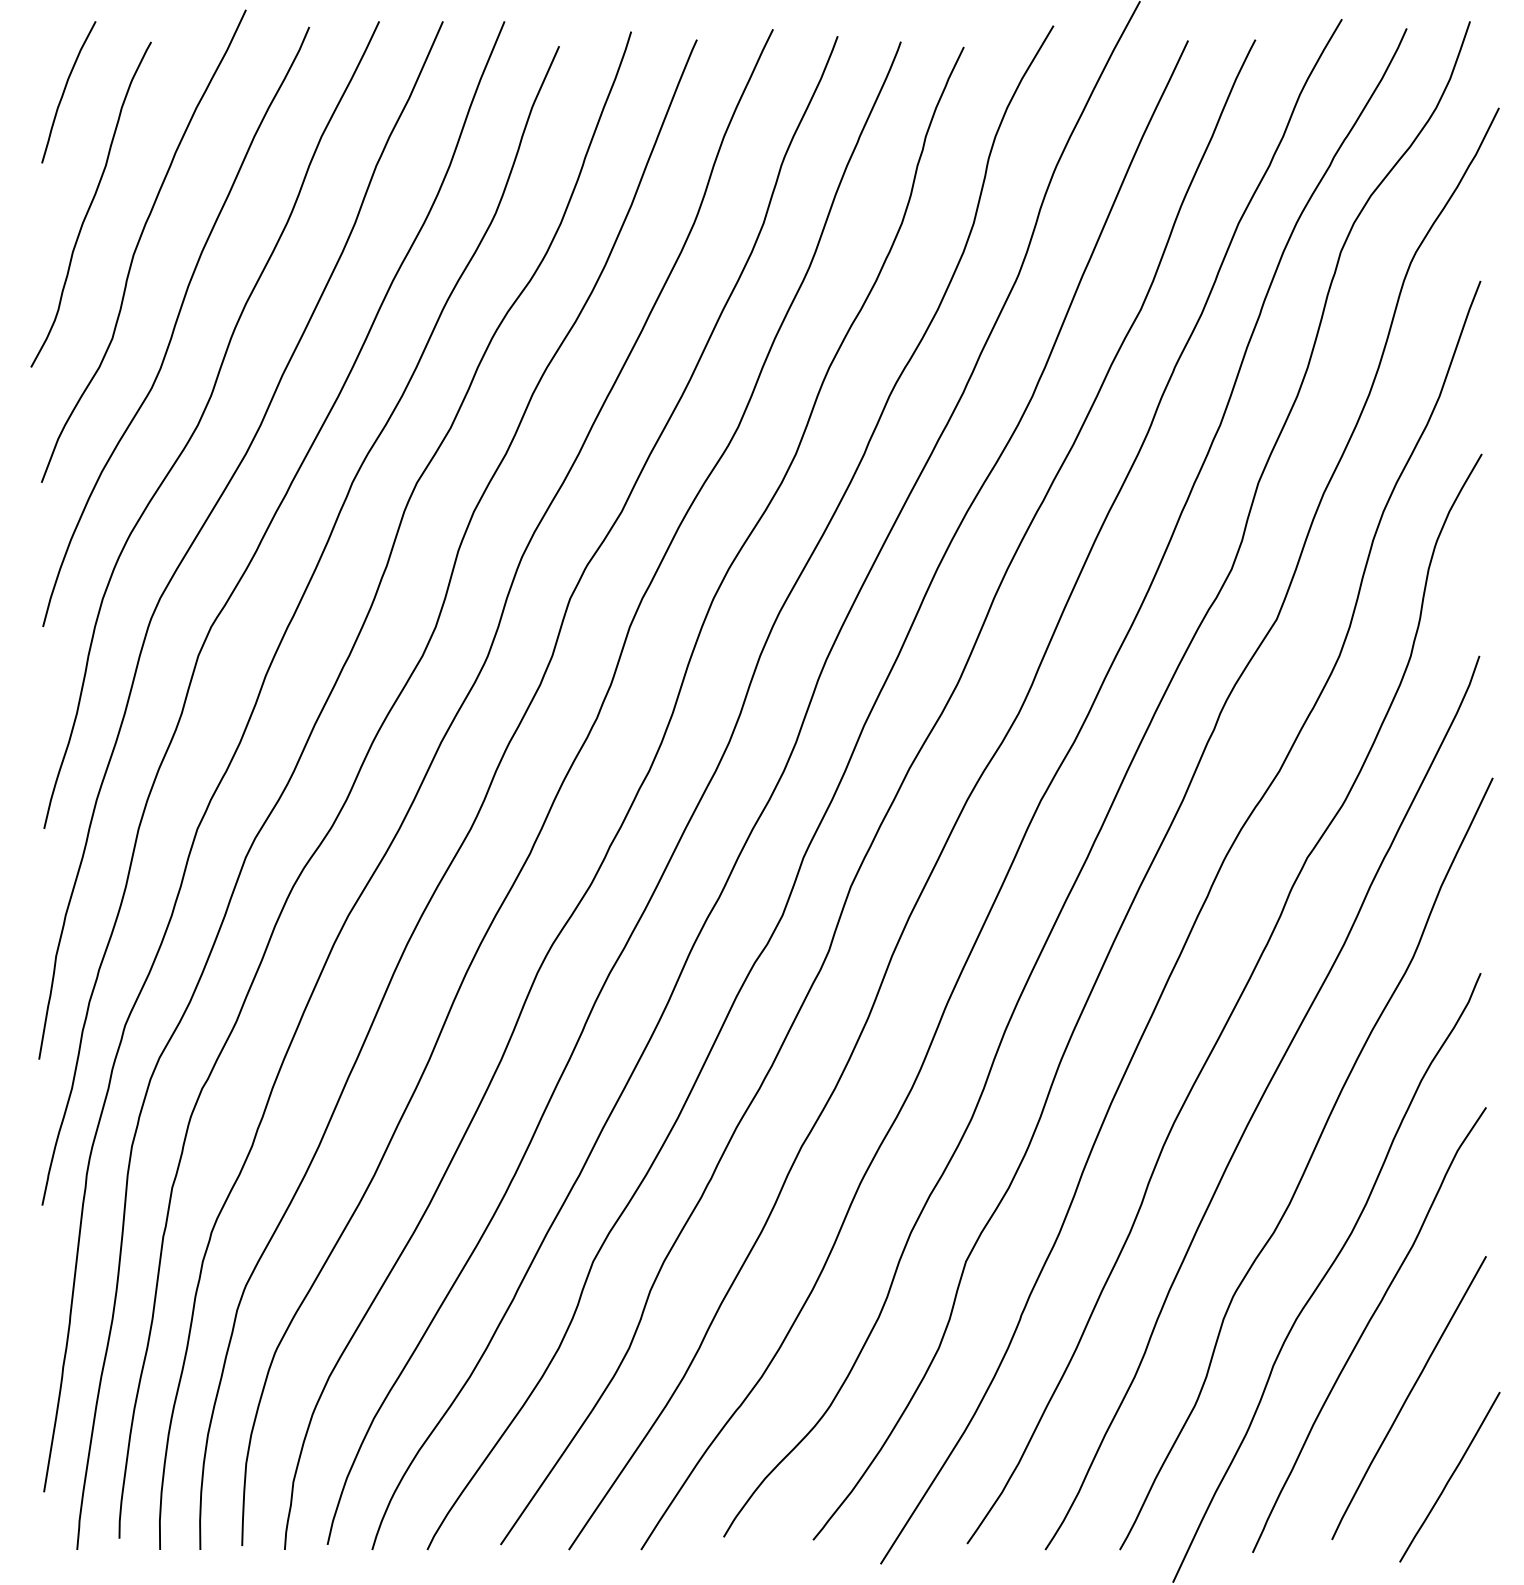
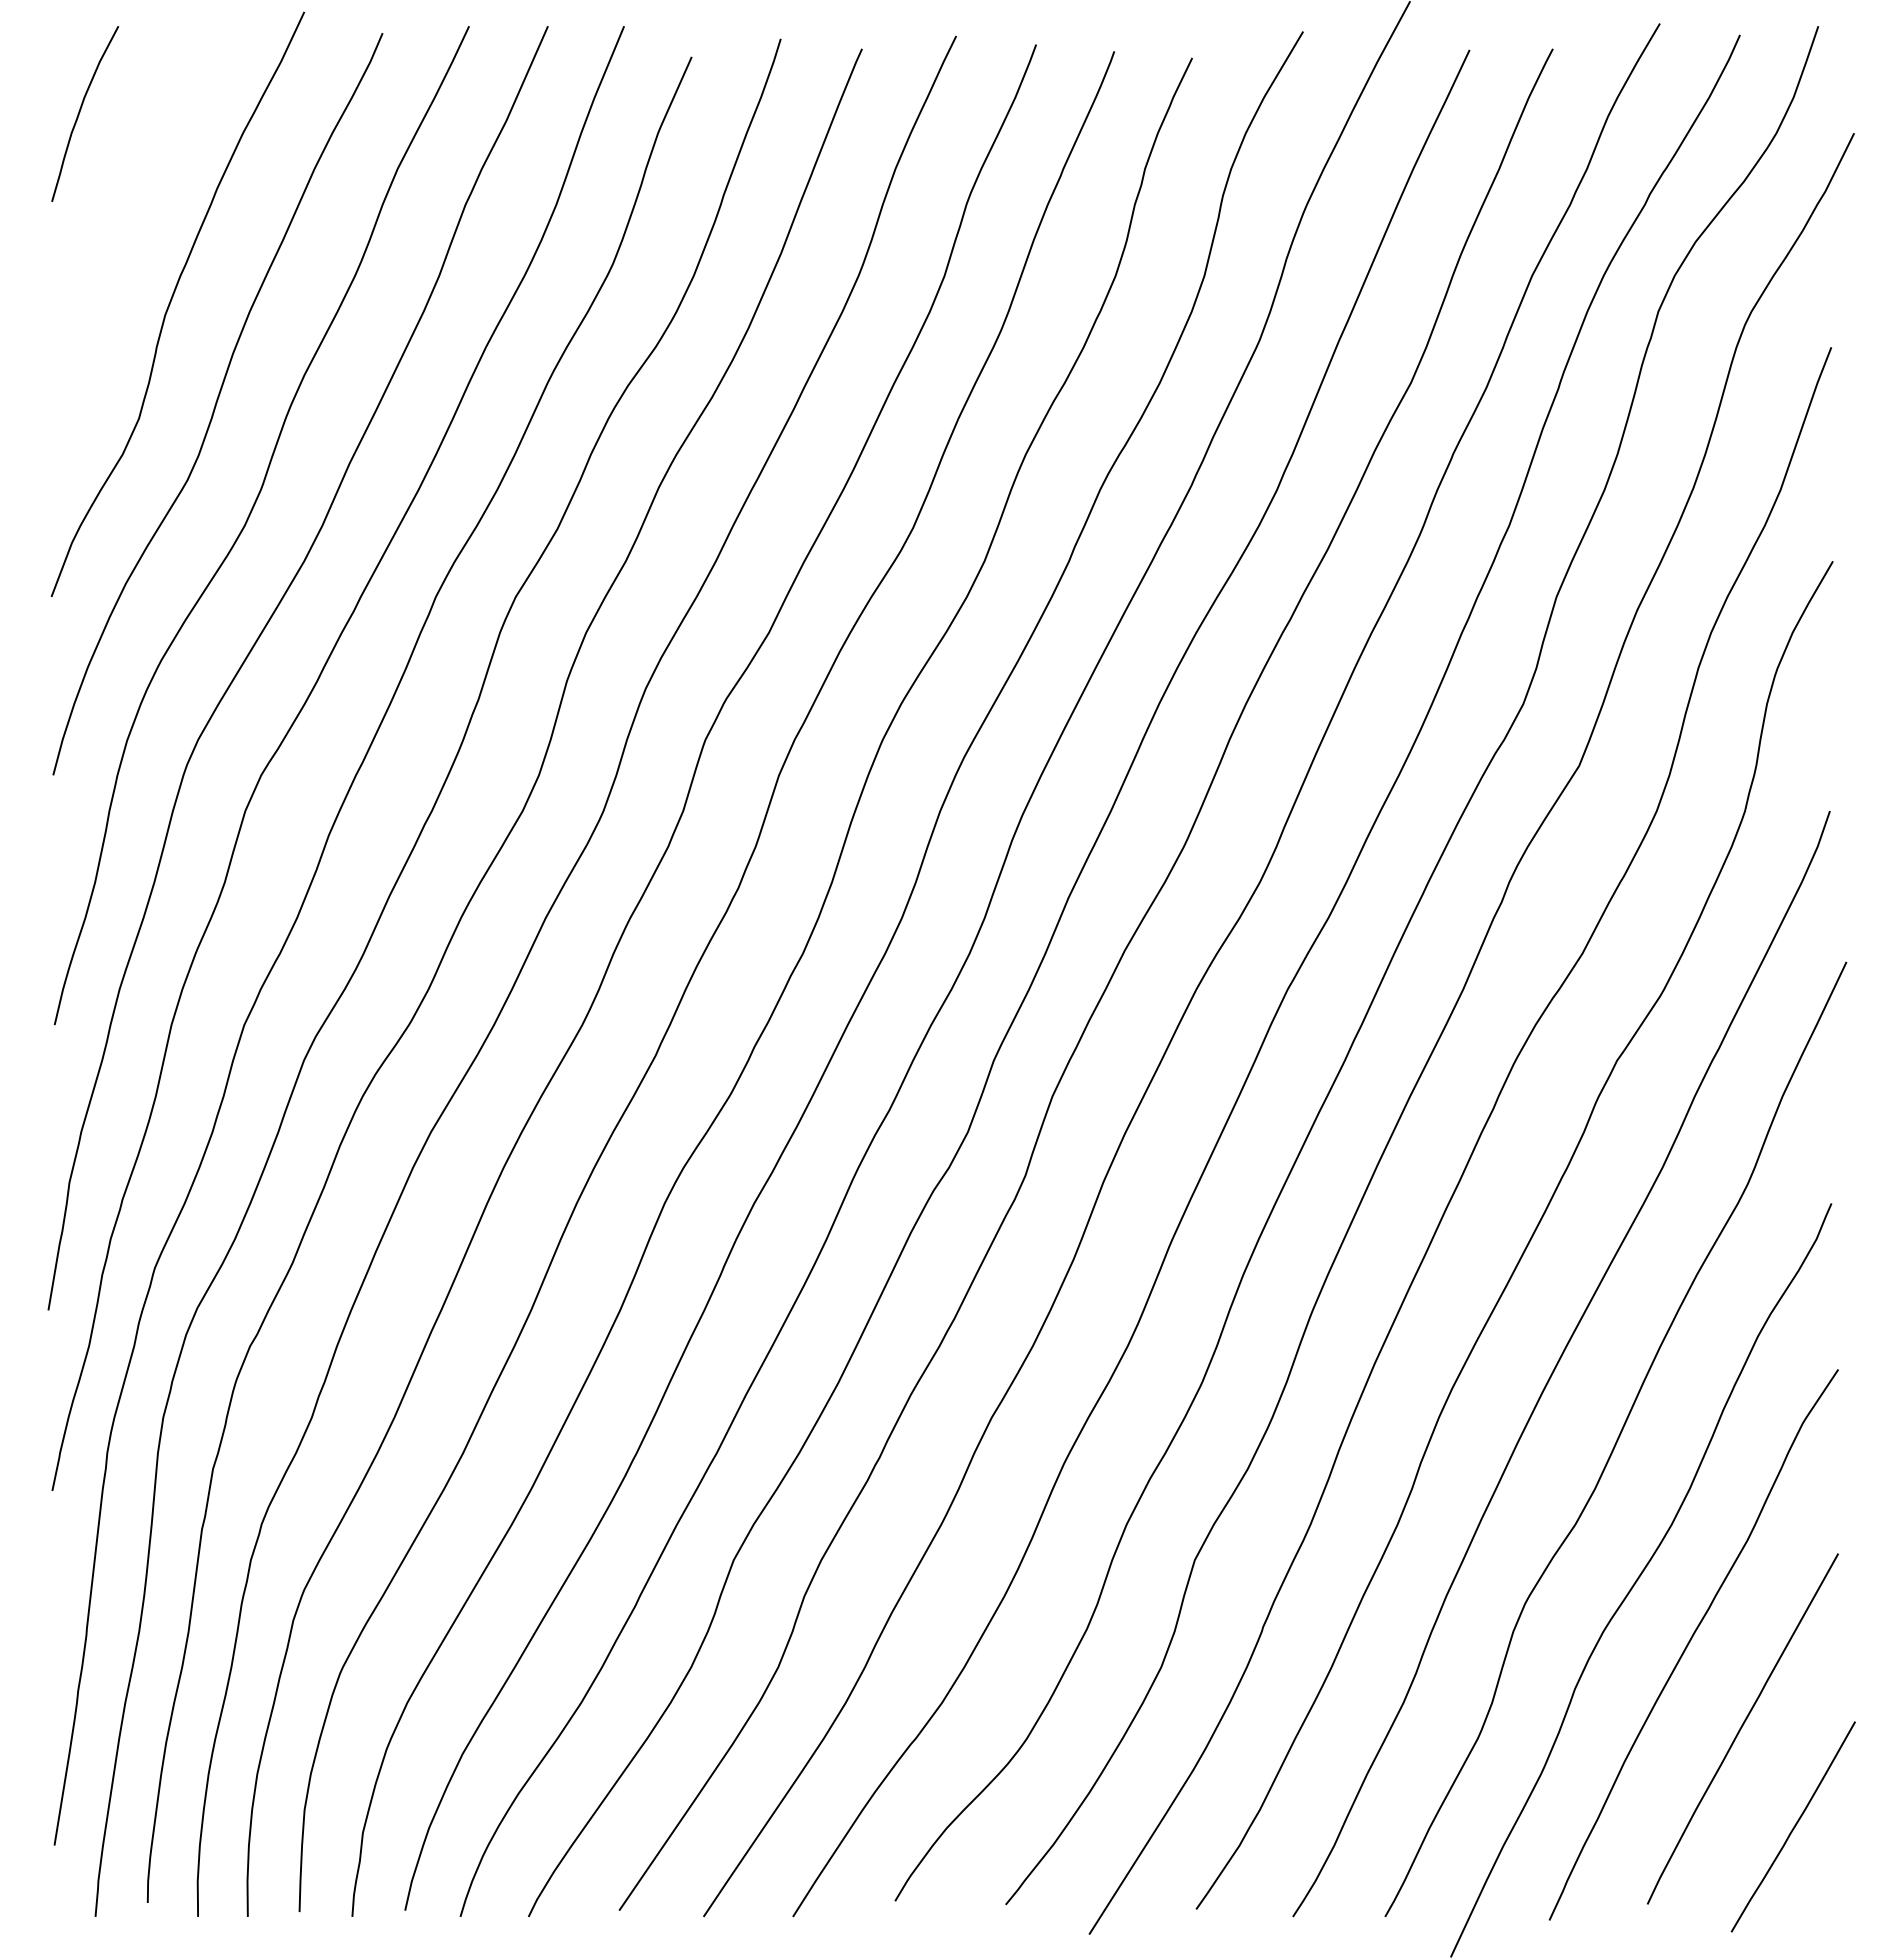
curve: (90, 204) -> (112, 252), removed

